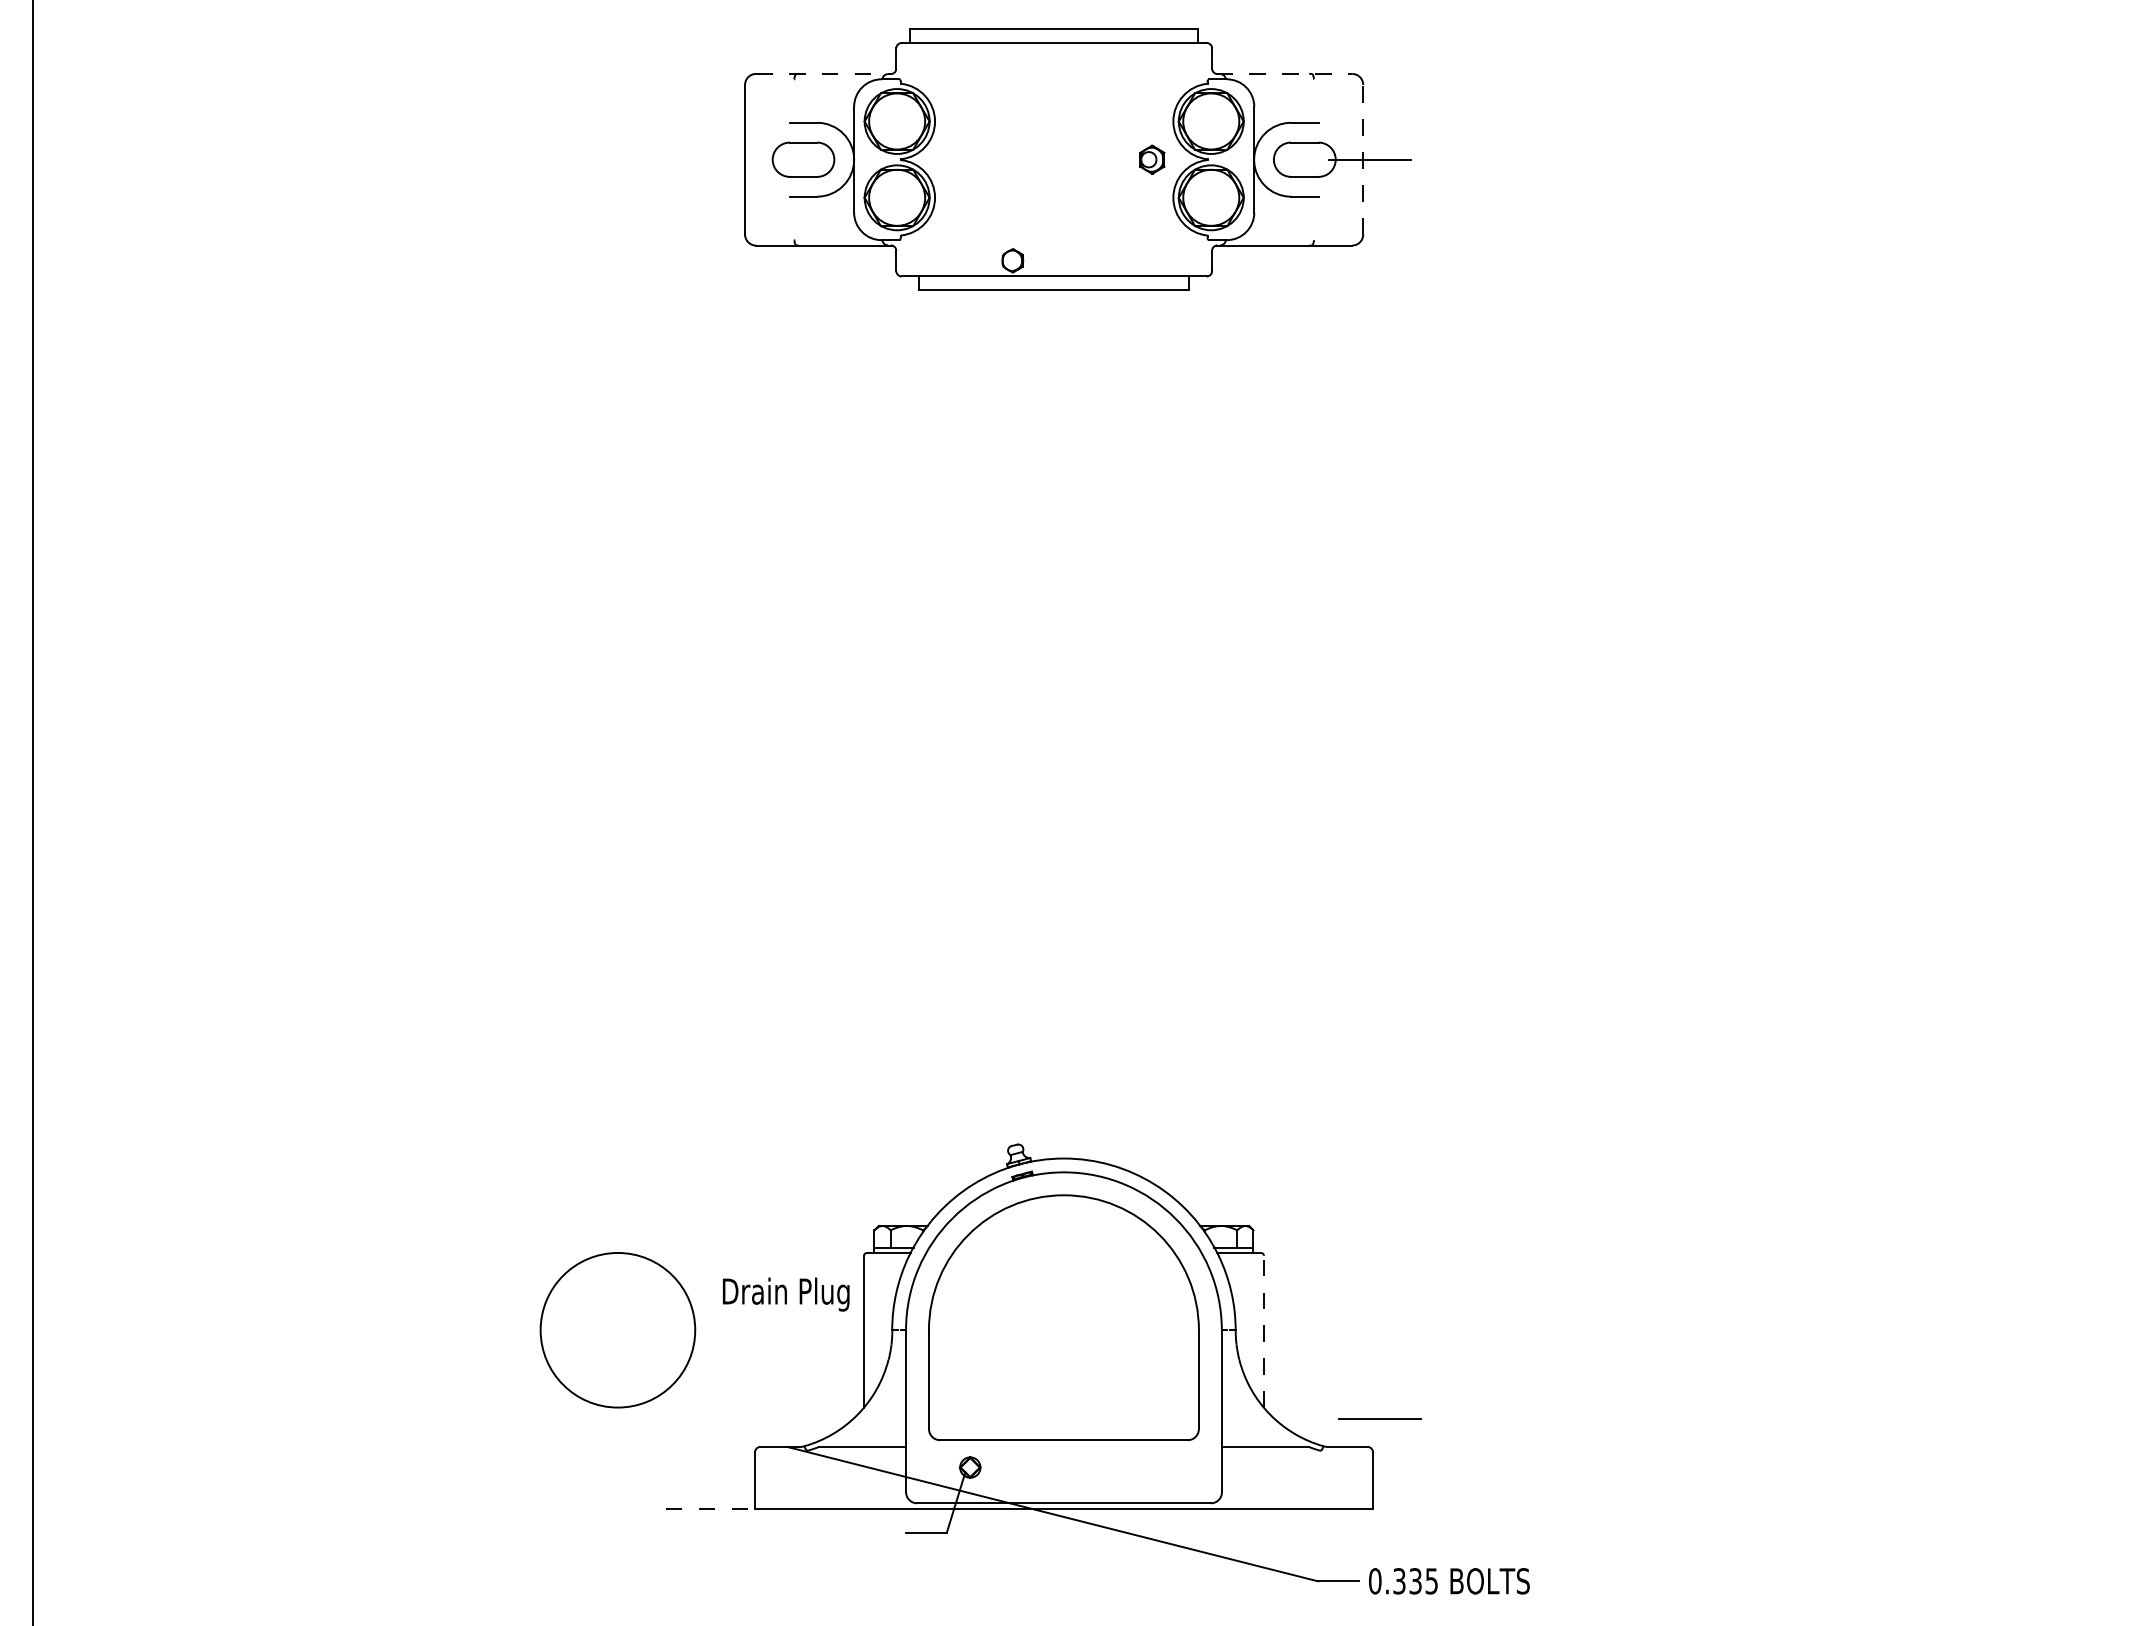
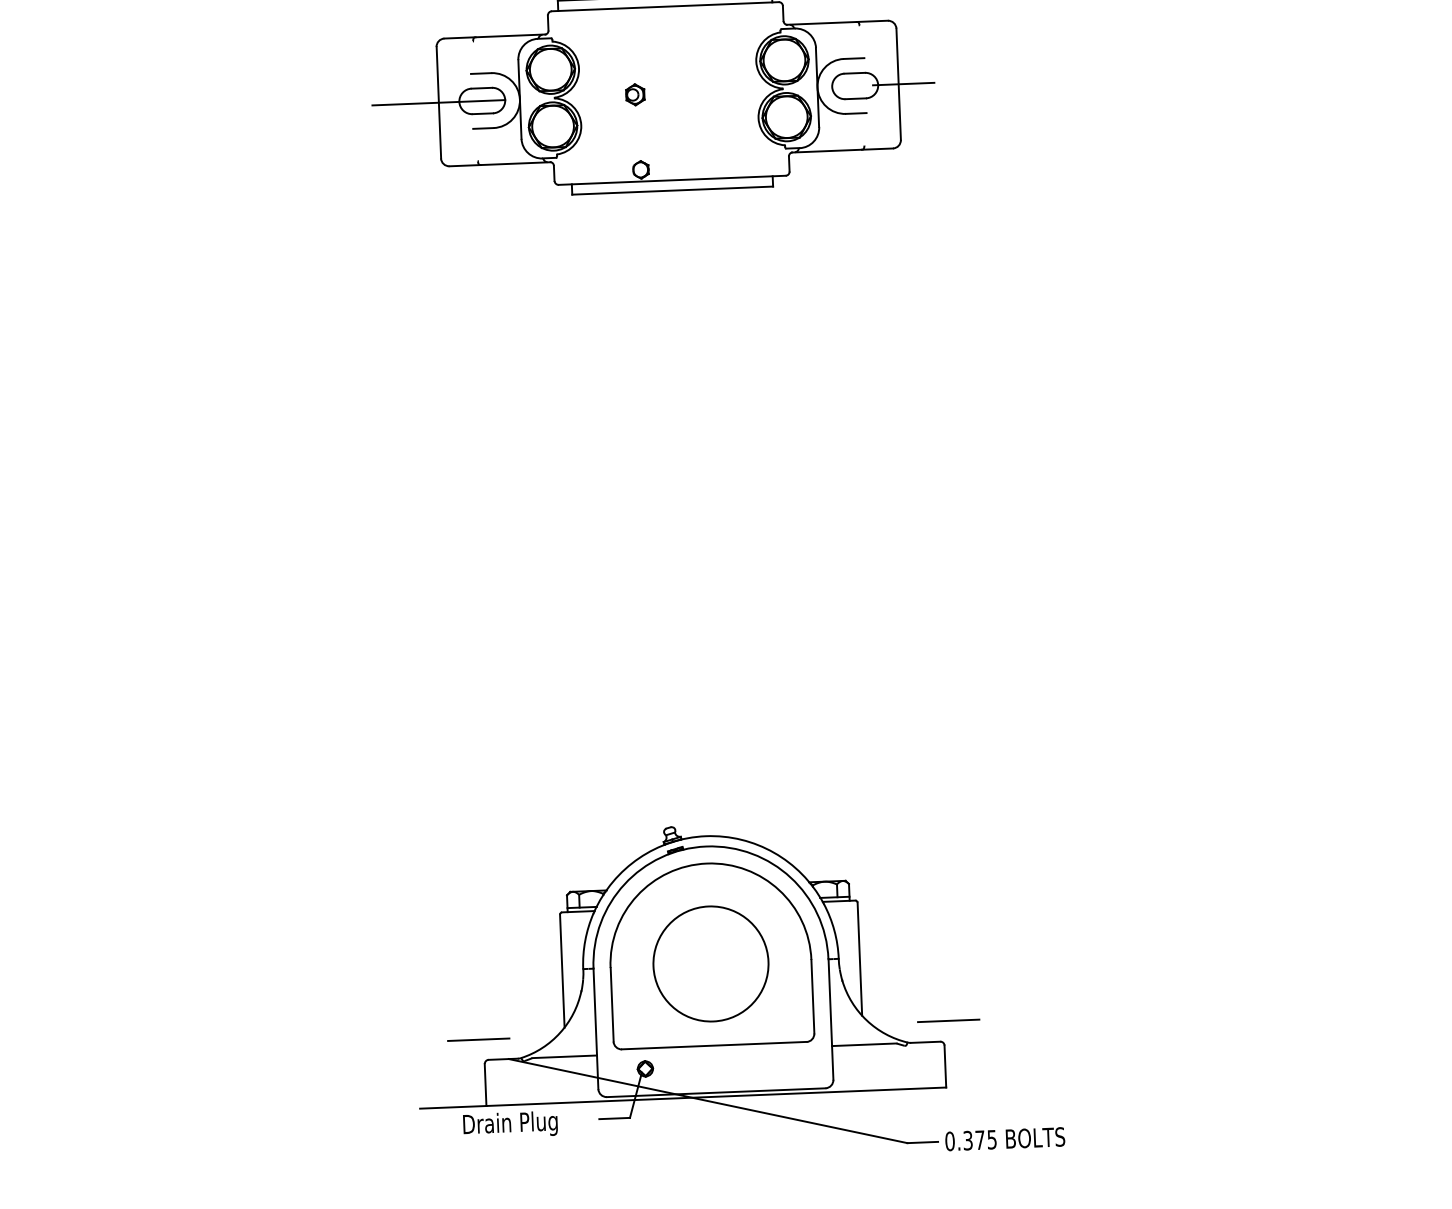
line: (824, 73) -> (495, 36), dashed -> solid
line: (1284, 73) -> (837, 22), dashed -> solid
line: (744, 159) -> (438, 102), added
part: (1152, 159) -> (635, 94), moved
line: (1363, 159) -> (898, 84), dashed -> solid
text: (786, 1294) -> (510, 1124), moved
circle: (617, 1330) -> (710, 964), moved
line: (1264, 1331) -> (860, 958), dashed -> solid
line: (747, 1419) -> (478, 1039), added
line: (710, 1508) -> (453, 1107), dashed -> solid
text: (1415, 1581) -> (980, 1140), 0.335 -> 0.375

